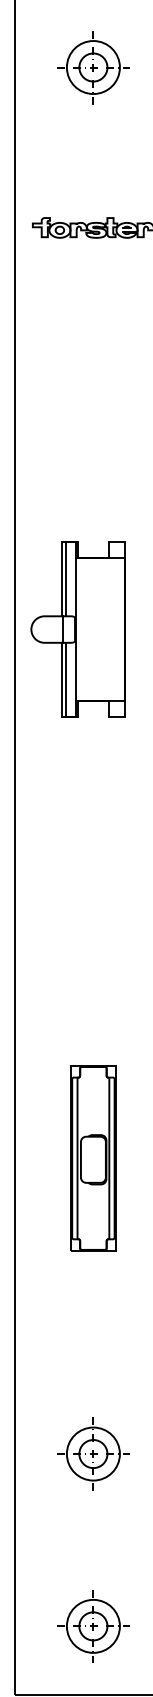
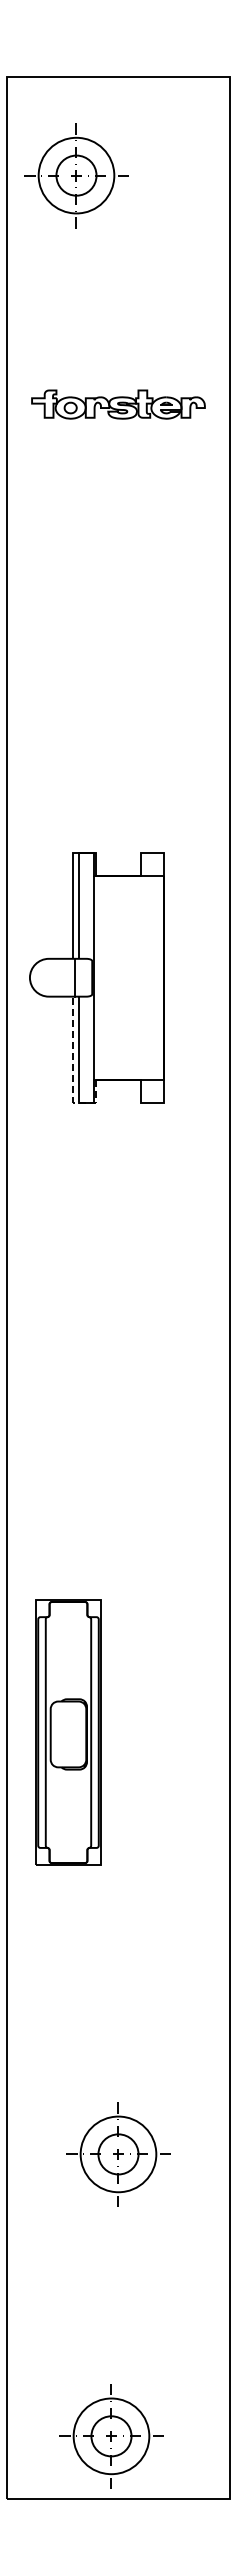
part: (93, 67) -> (76, 175), moved
line: (61, 696) -> (73, 1073), solid -> dashed
part: (93, 1158) -> (68, 1732), moved
part: (93, 1626) -> (111, 2436), moved

